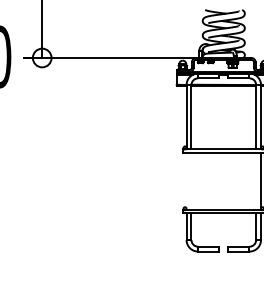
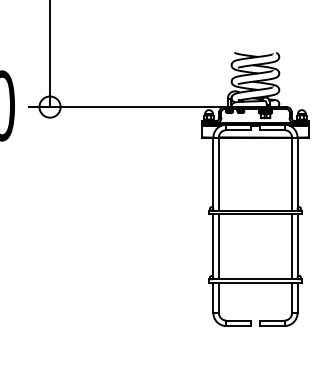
line: (186, 181) -> (213, 246), added
line: (191, 181) -> (218, 246), added
line: (256, 181) -> (292, 246), added

